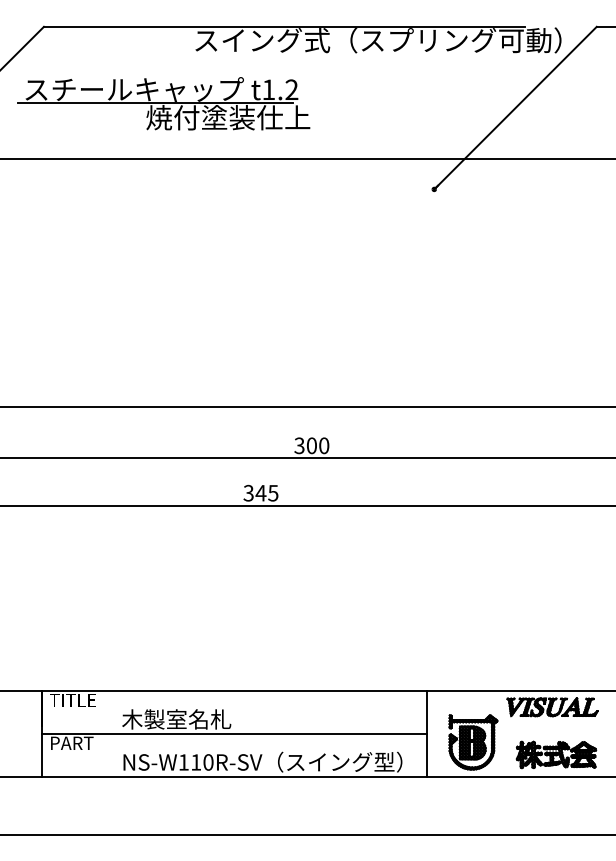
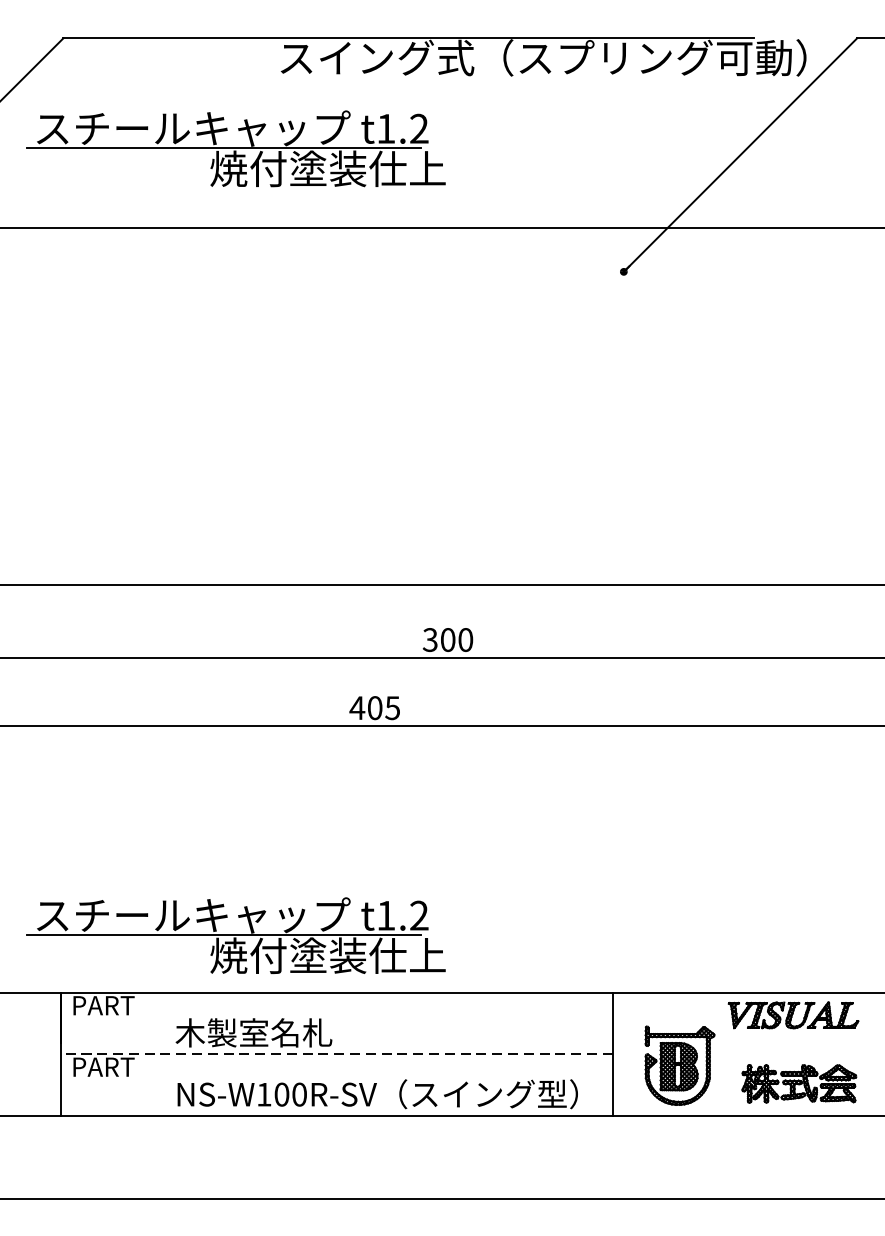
text: (254, 492) -> (365, 707), 345 -> 405
part: (163, 651) -> (235, 935), added
text: (72, 700) -> (104, 1005), TITLE -> PART
line: (233, 734) -> (335, 1054), solid -> dashed
text: (196, 762) -> (282, 1094), NS-W110R-SV -> NS-W100R-SV

